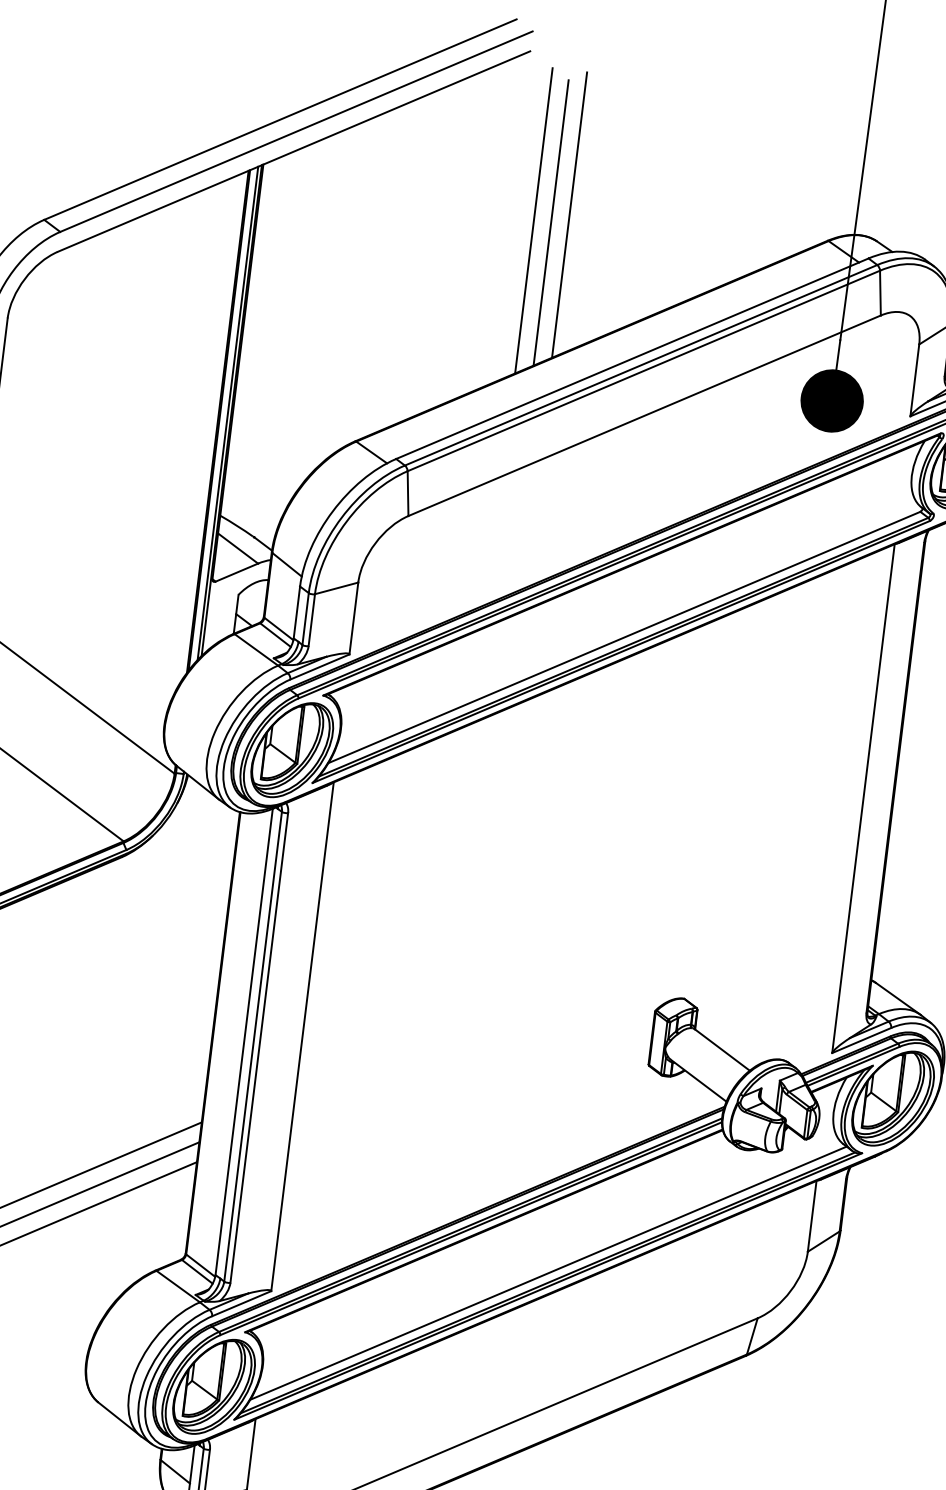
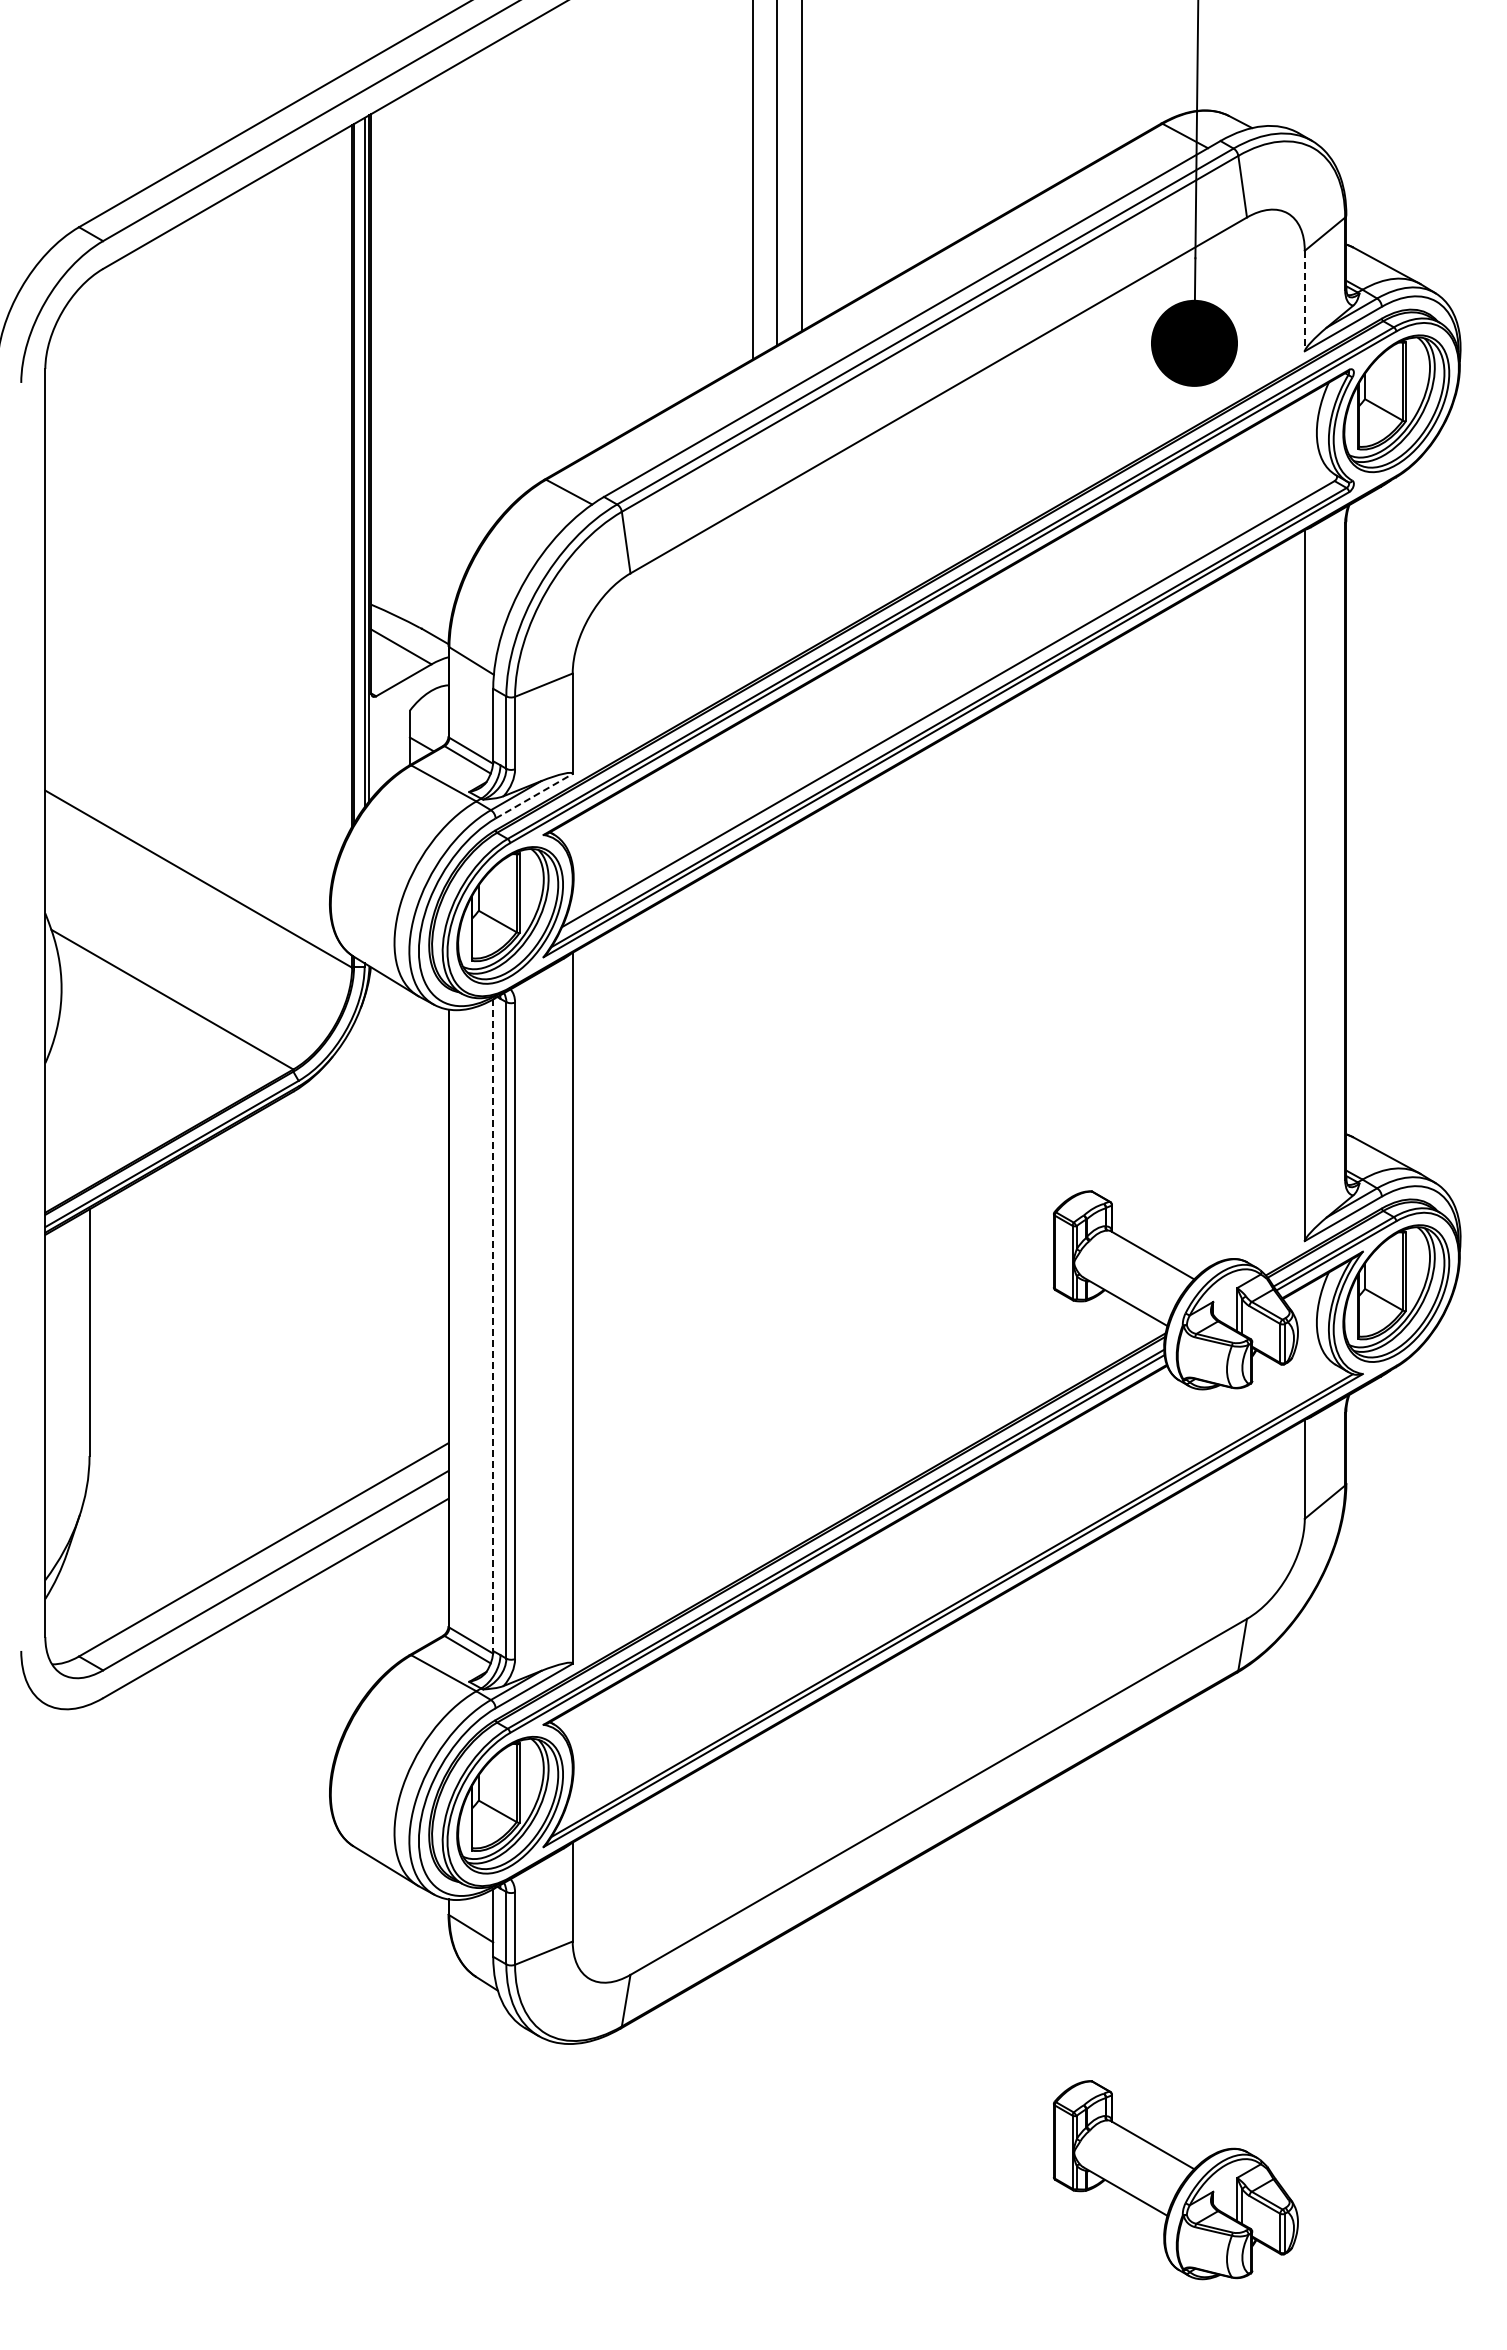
line: (914, 380) -> (1304, 301), solid -> dashed
line: (320, 666) -> (534, 795), solid -> dashed
line: (244, 1042) -> (493, 1325), solid -> dashed
line: (548, 1272) -> (951, 1591), removed

